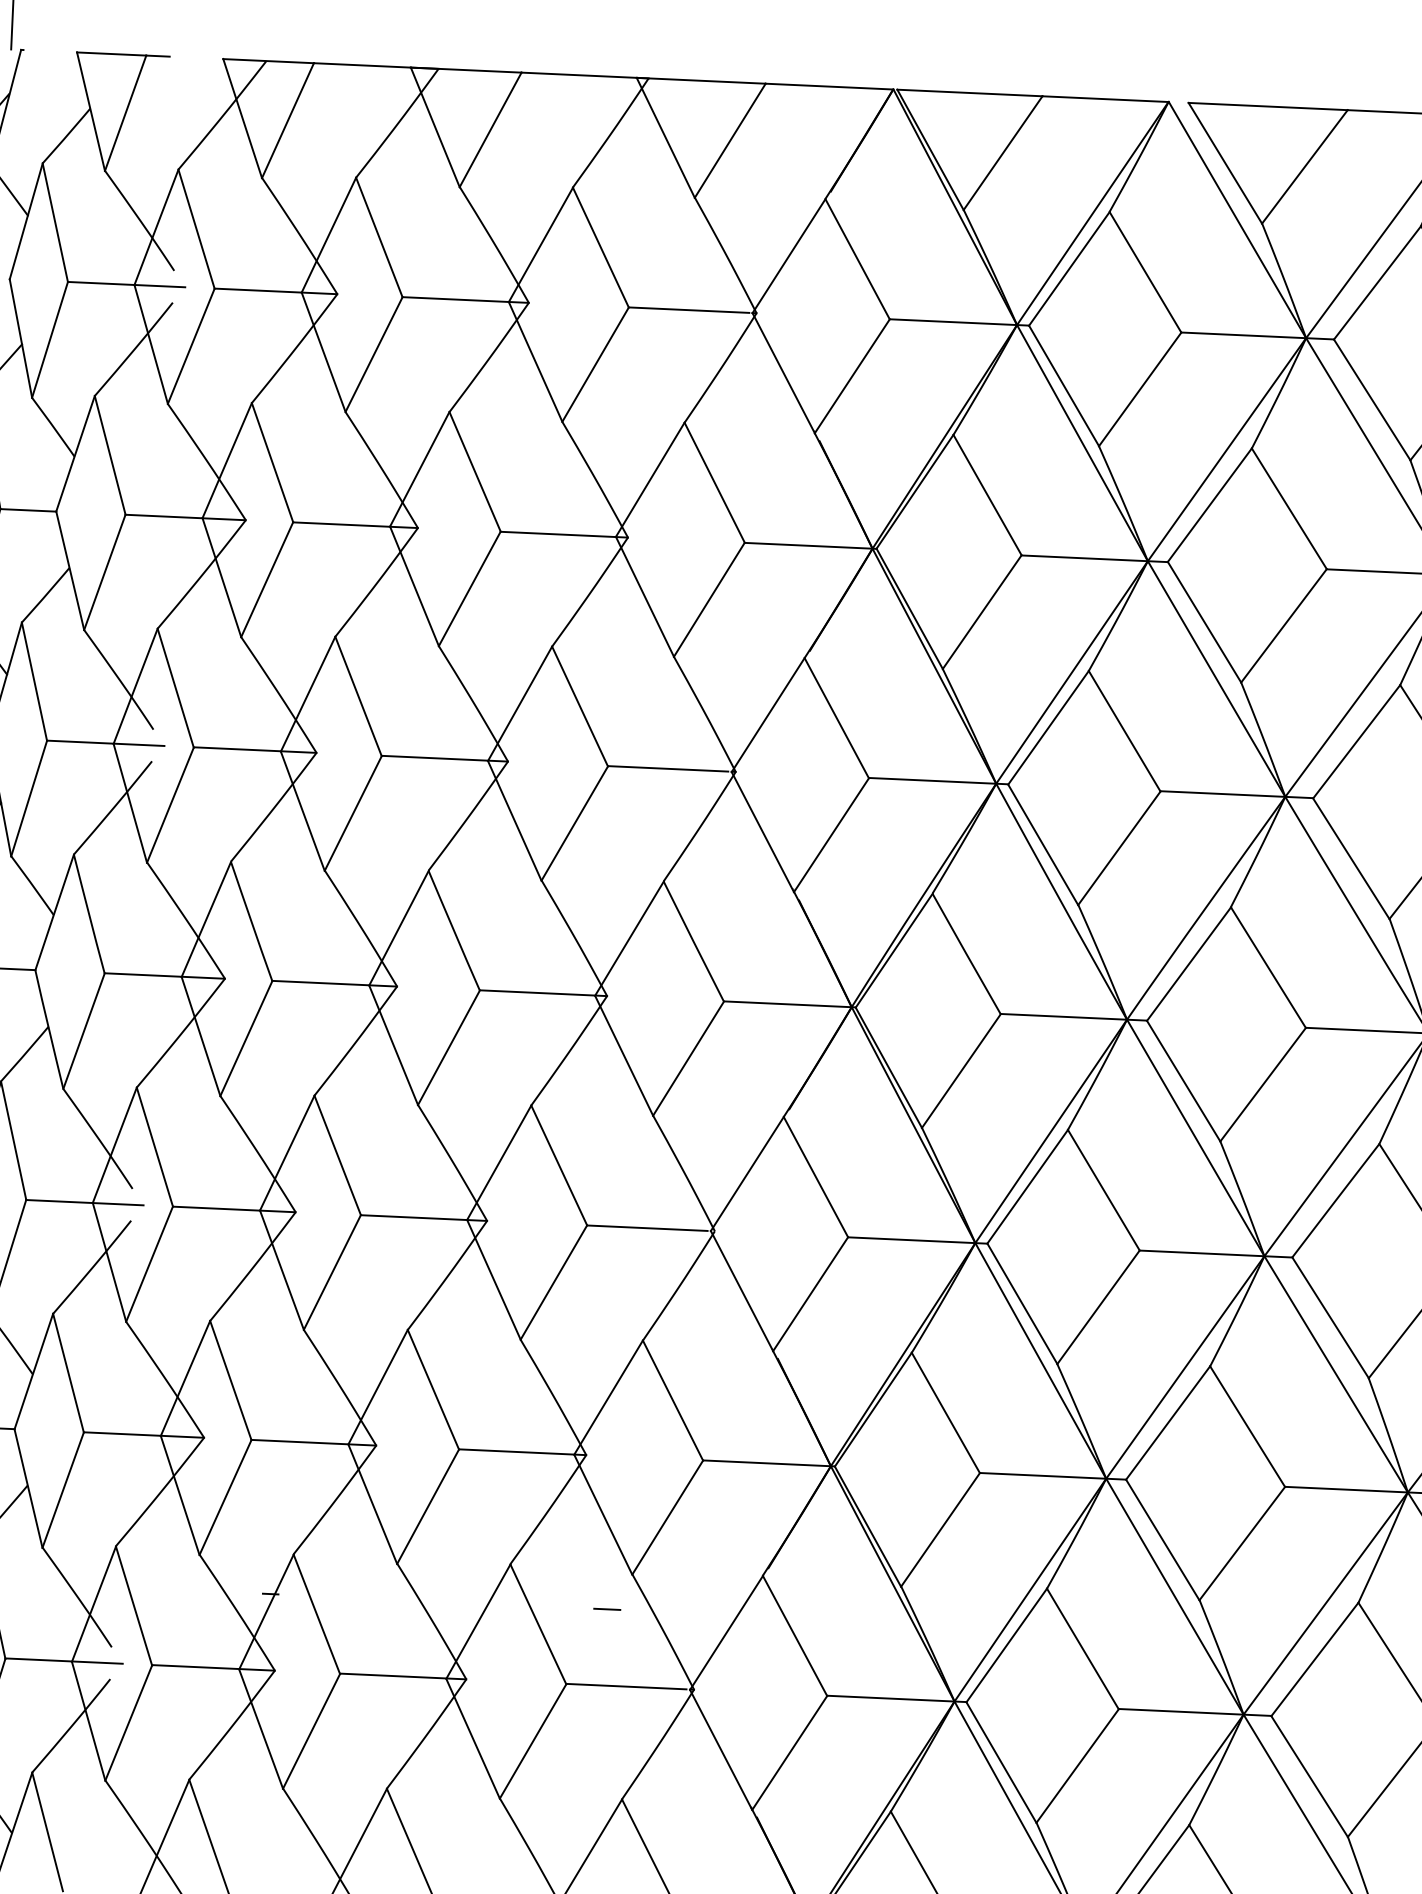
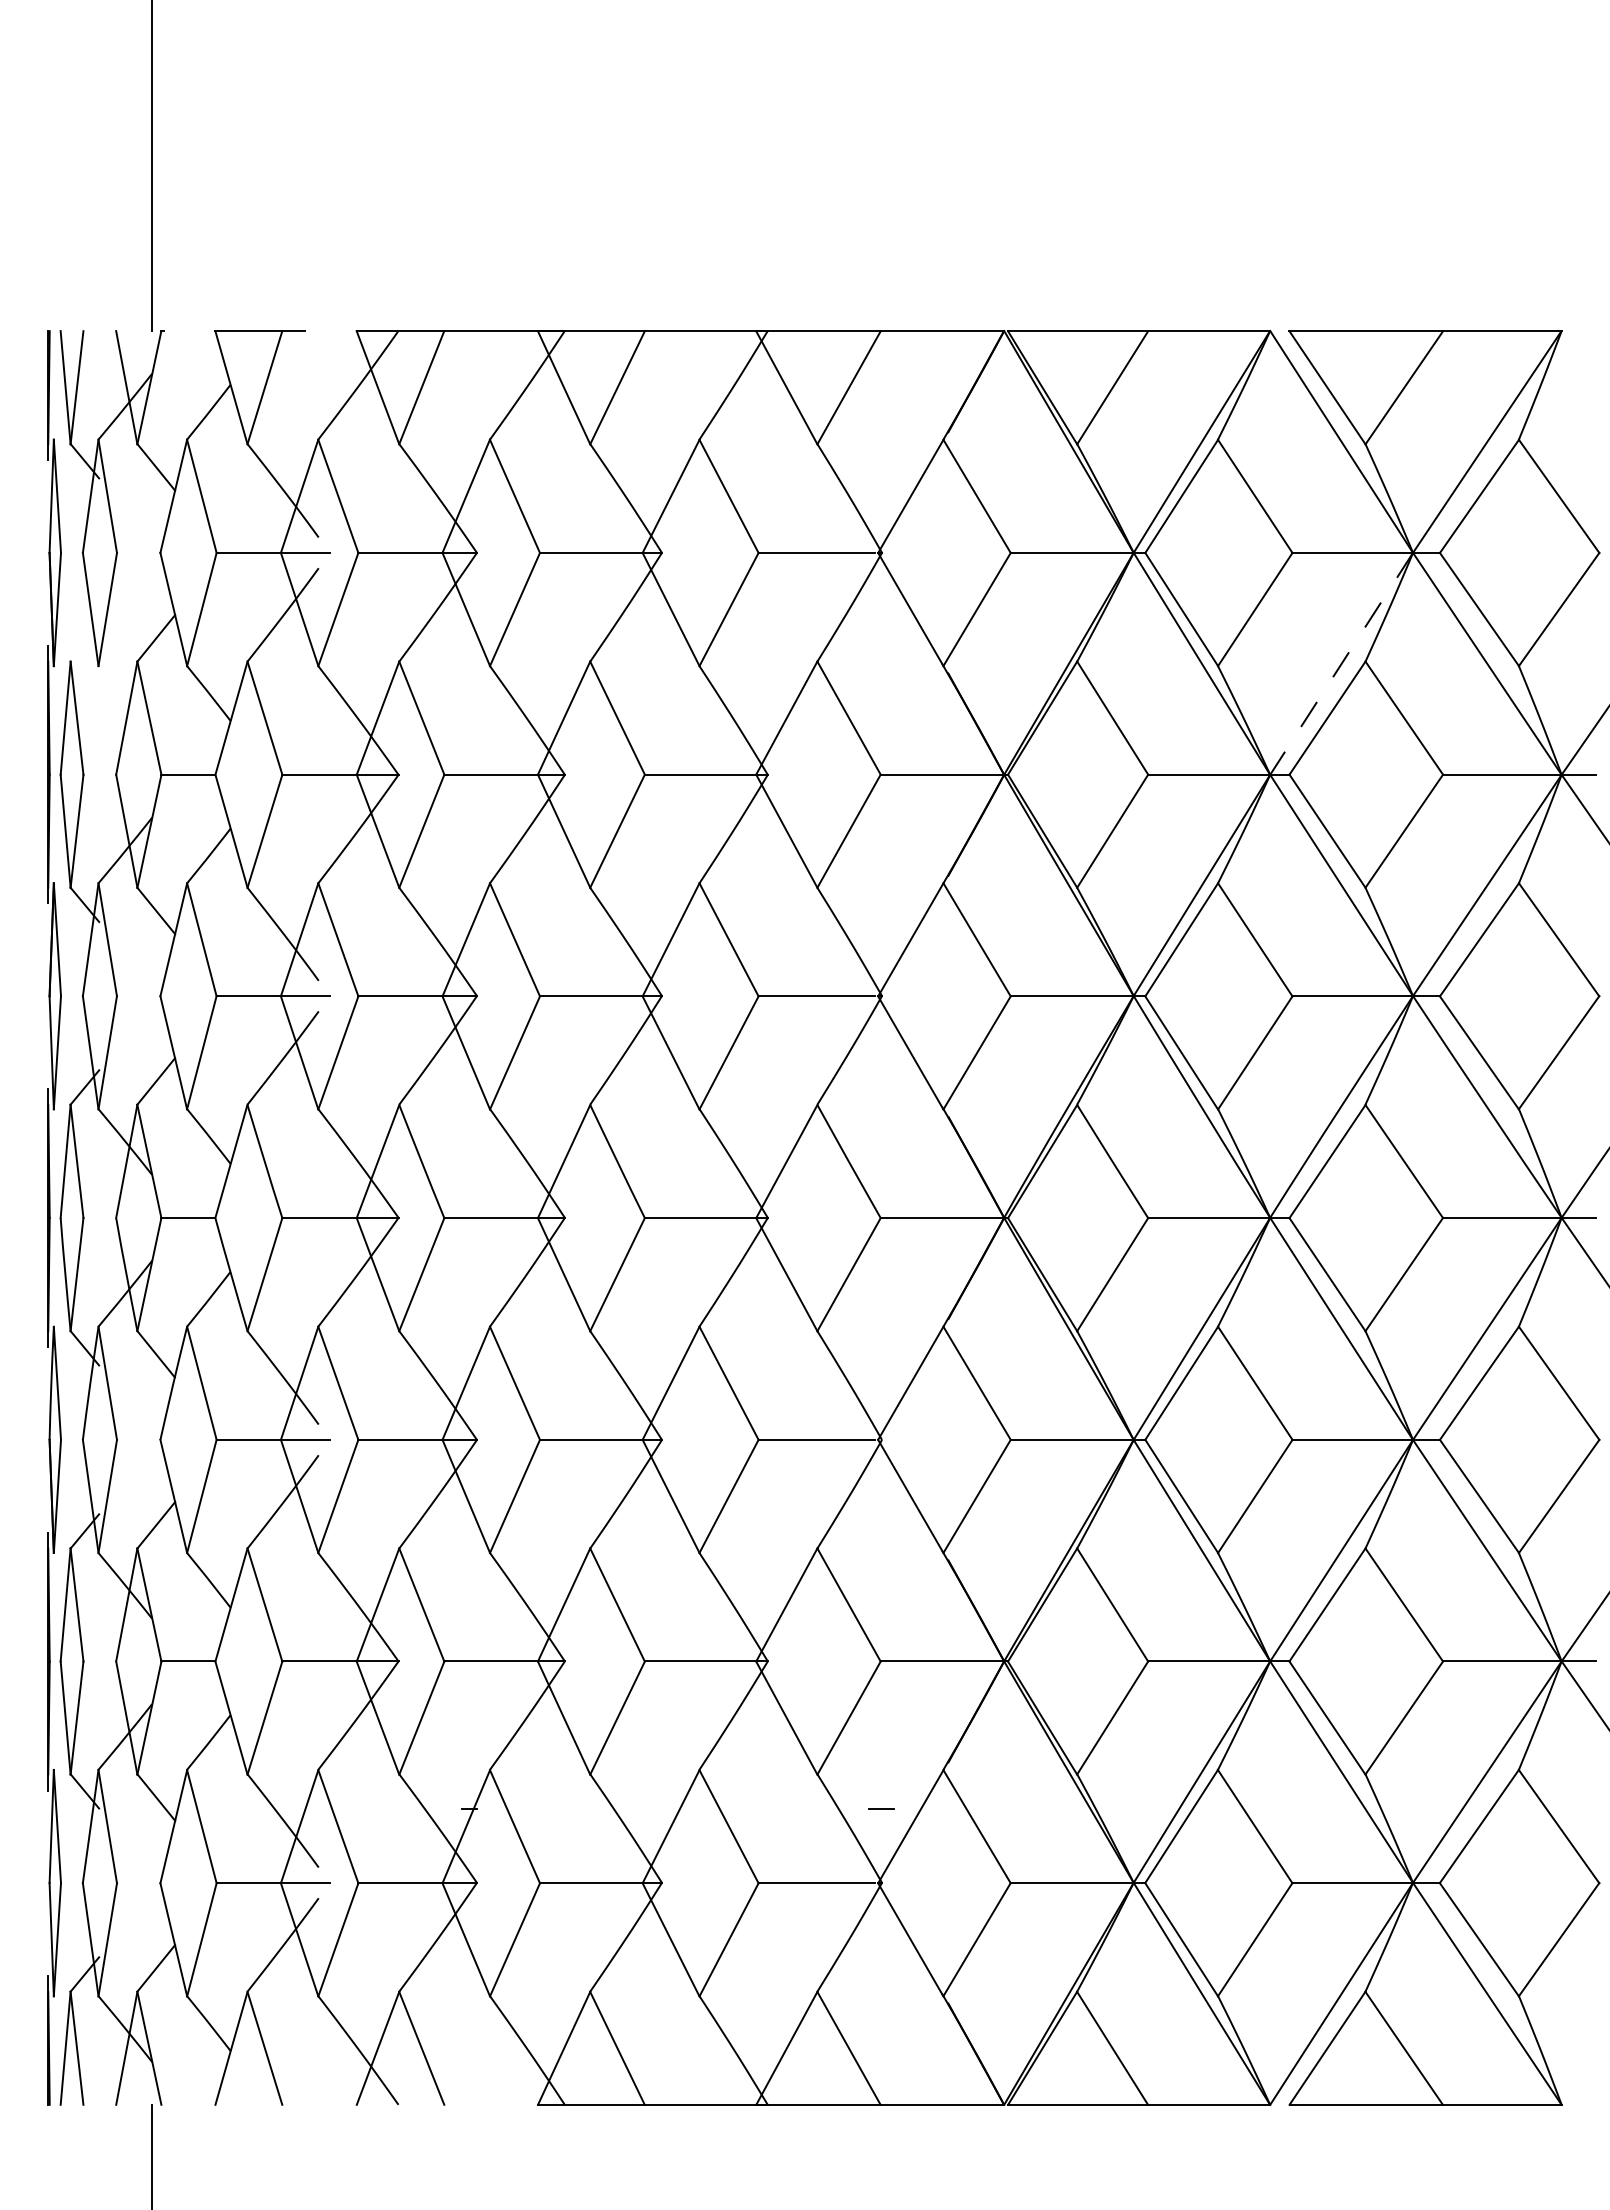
line: (1226, 449) -> (1341, 663), solid -> dashed
line: (606, 1608) -> (881, 1808), moved

